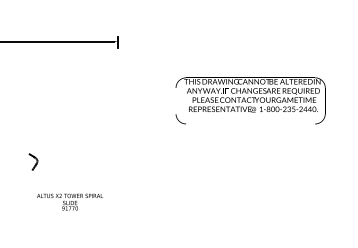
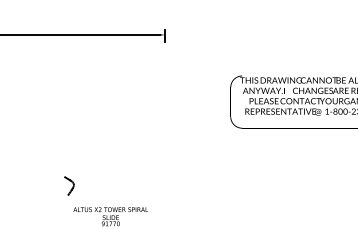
part: (33, 161) -> (69, 185), moved

